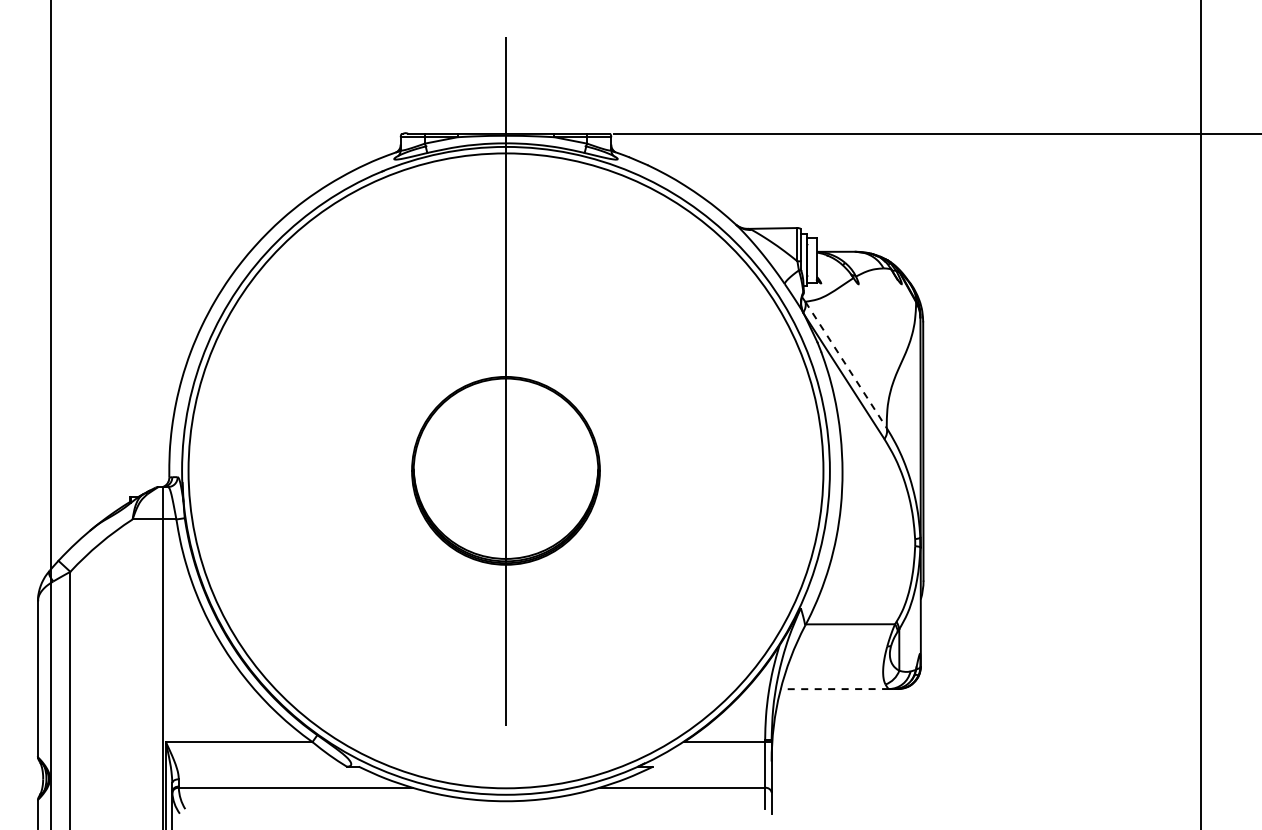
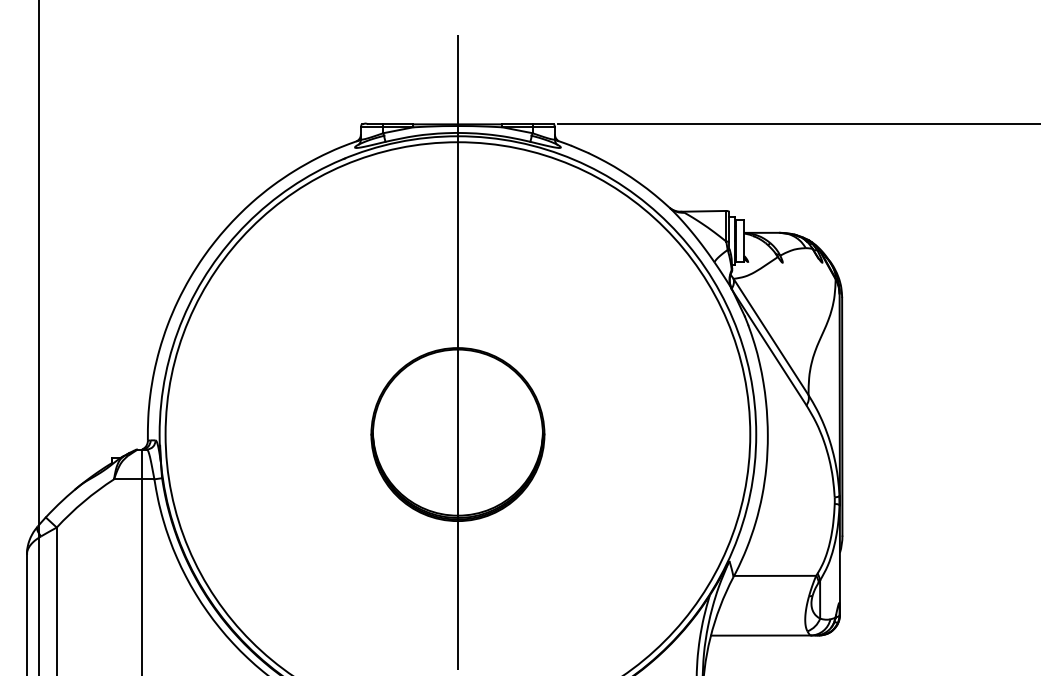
line: (846, 365) -> (771, 337), dashed -> solid
line: (834, 689) -> (760, 635), dashed -> solid

